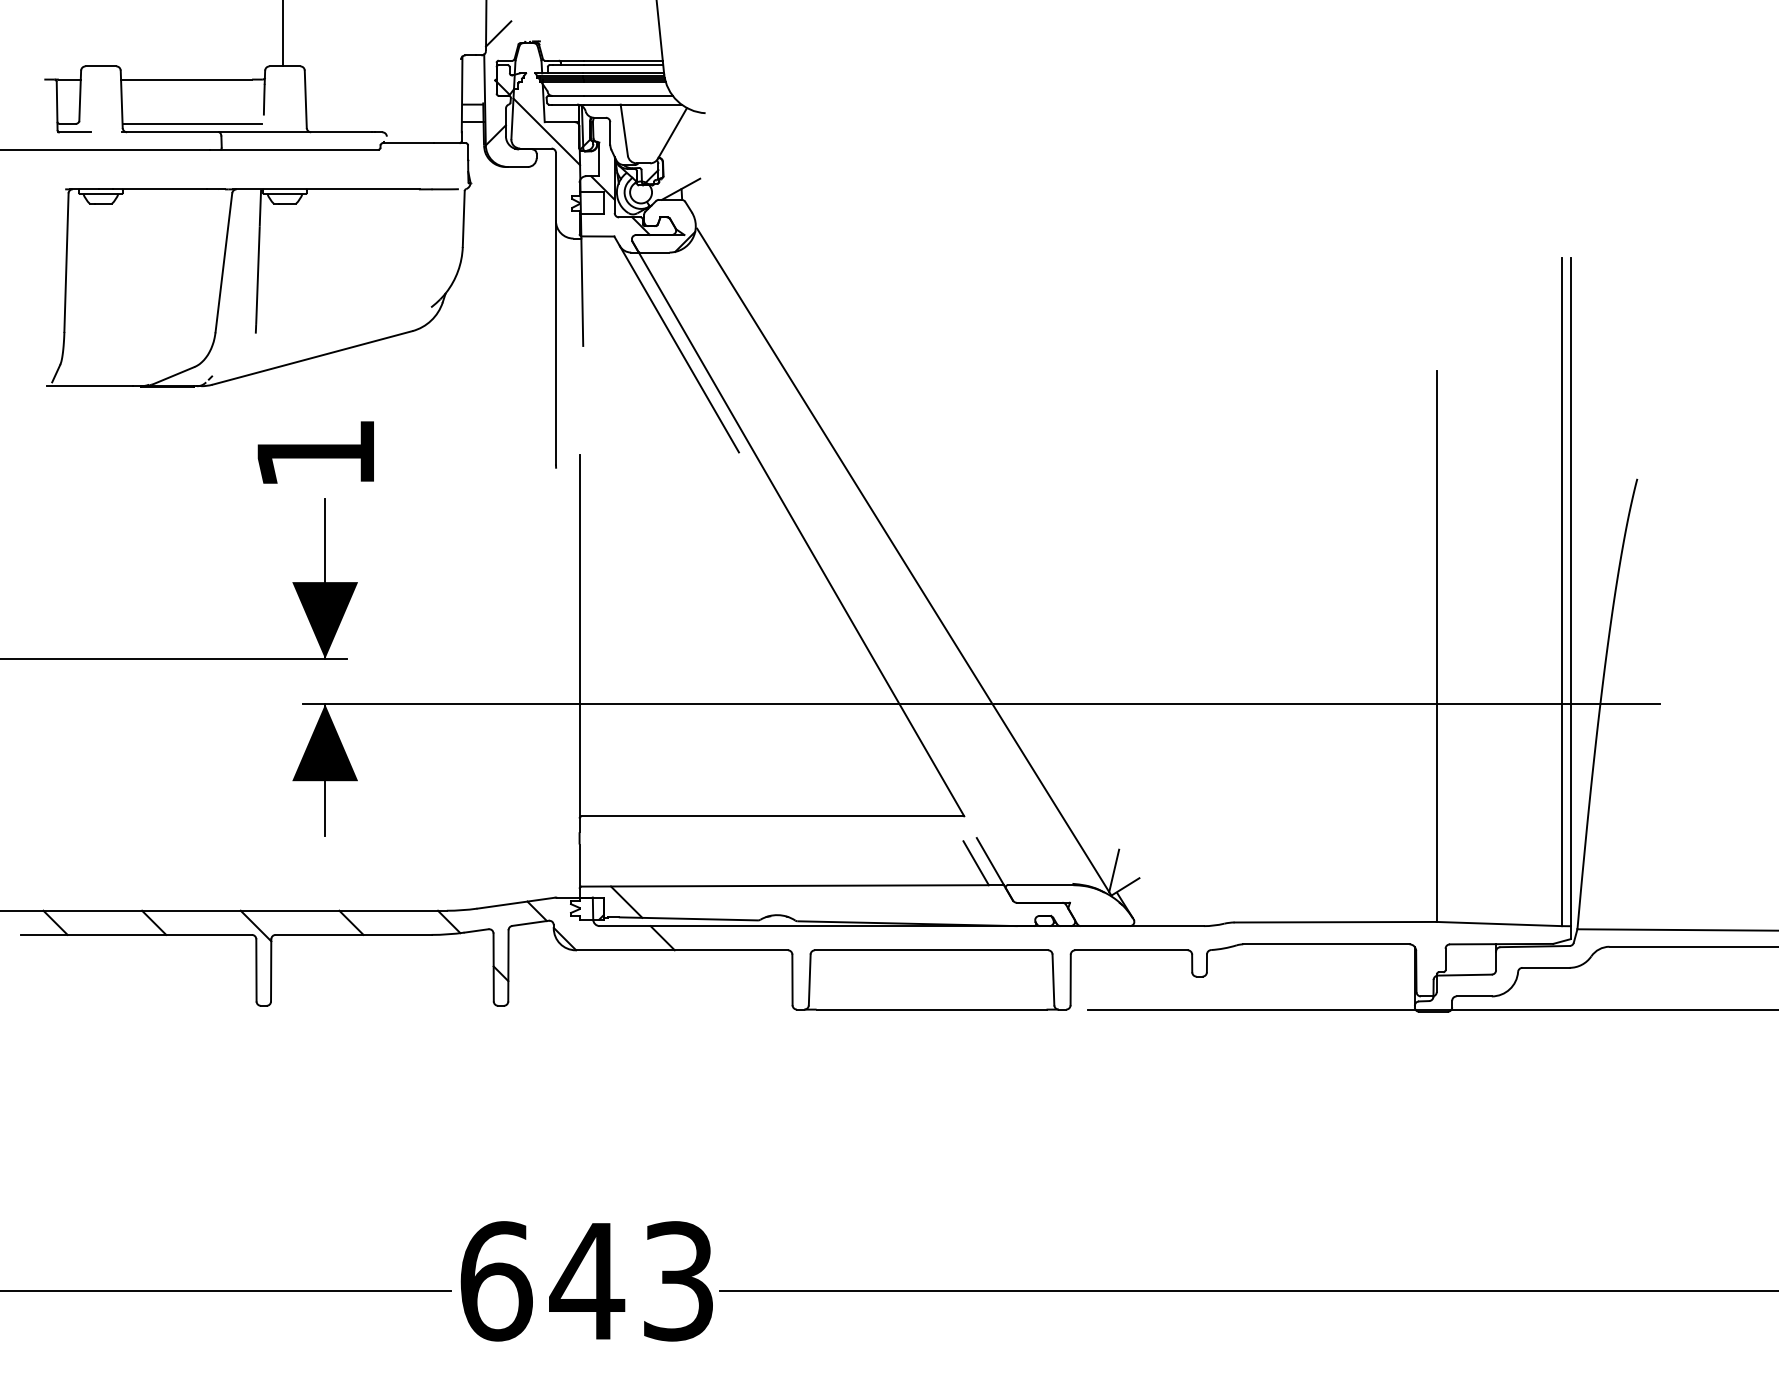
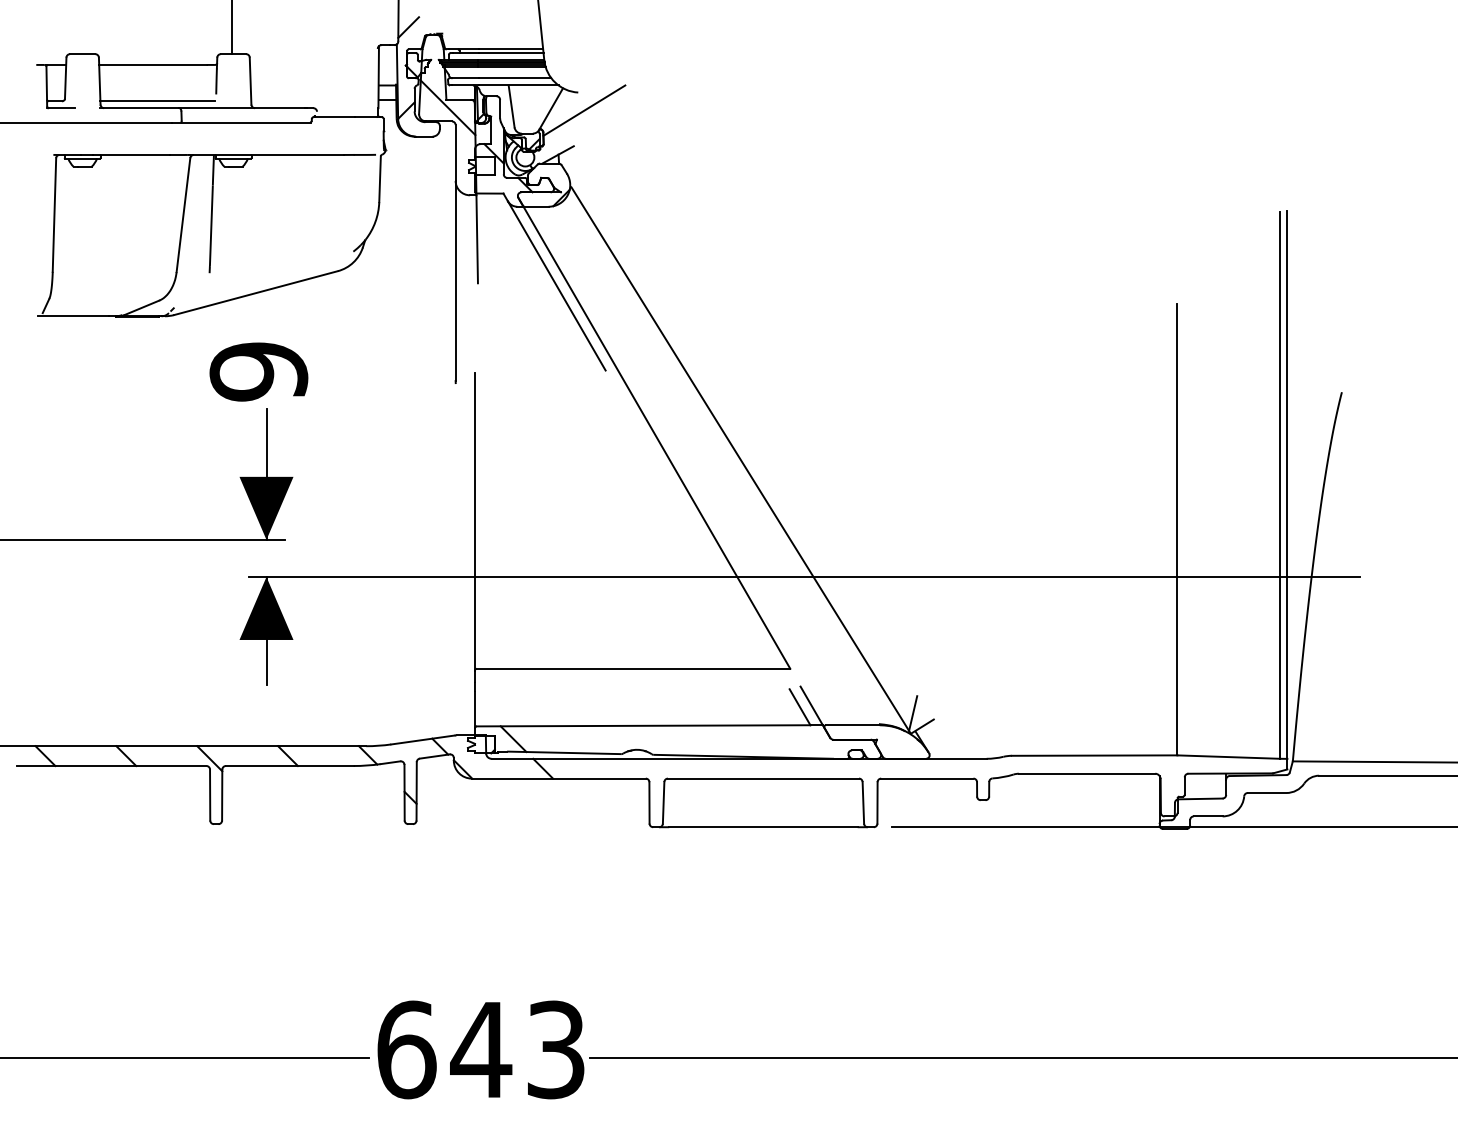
line: (712, 135) -> (583, 110), added
text: (315, 454) -> (258, 372), 1 -> 9

